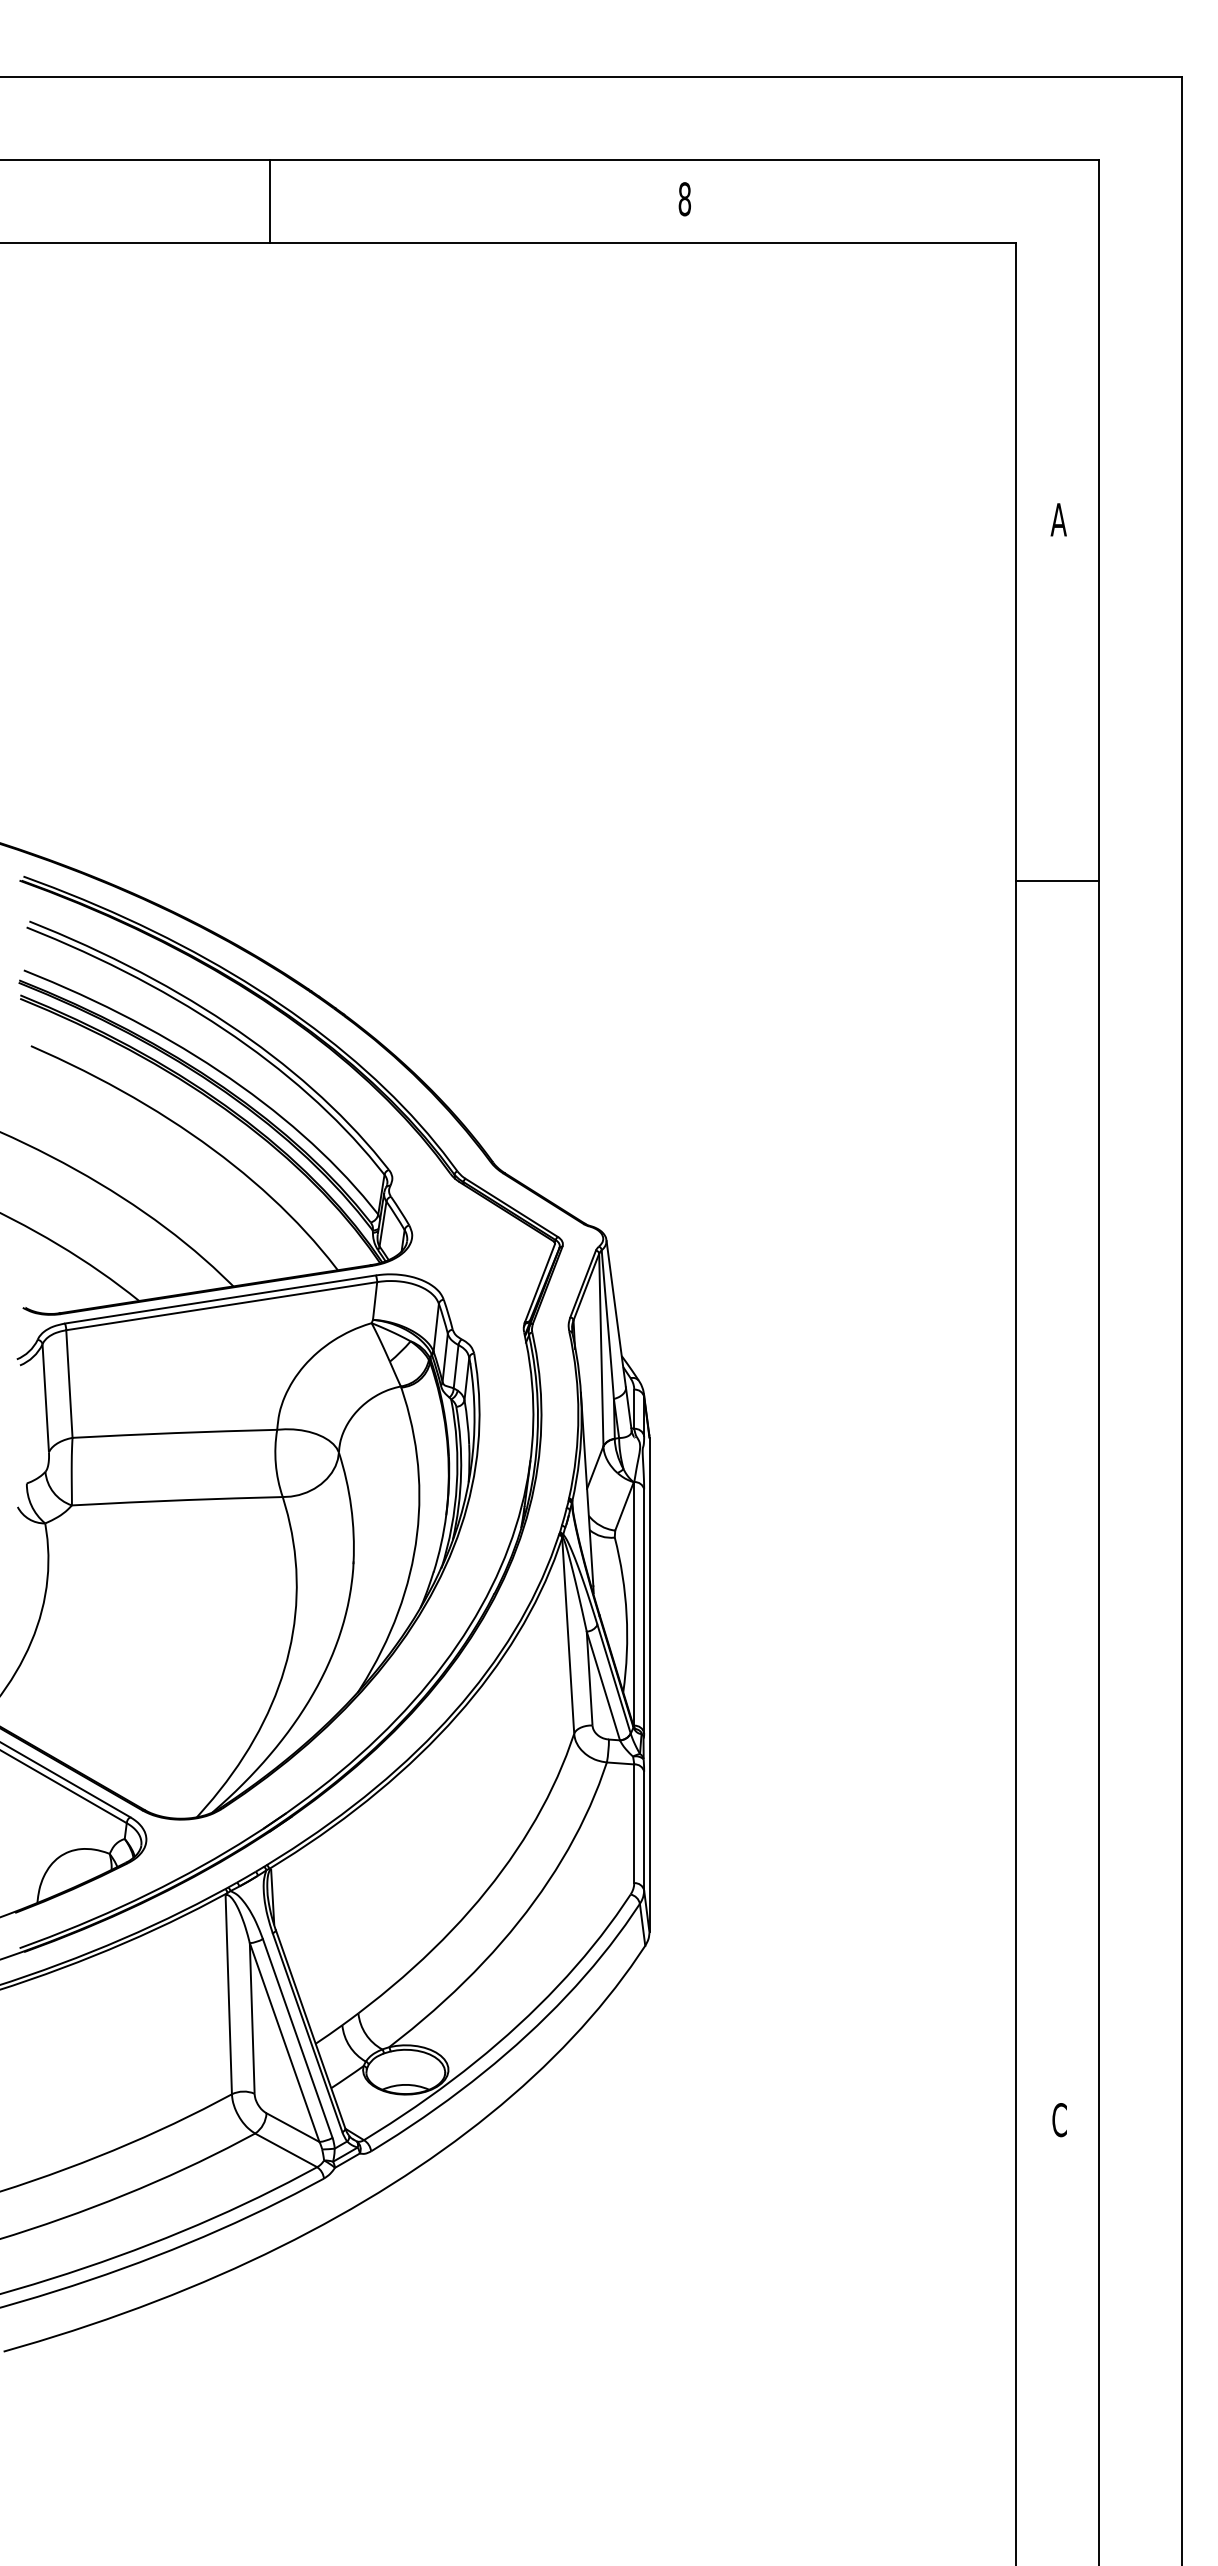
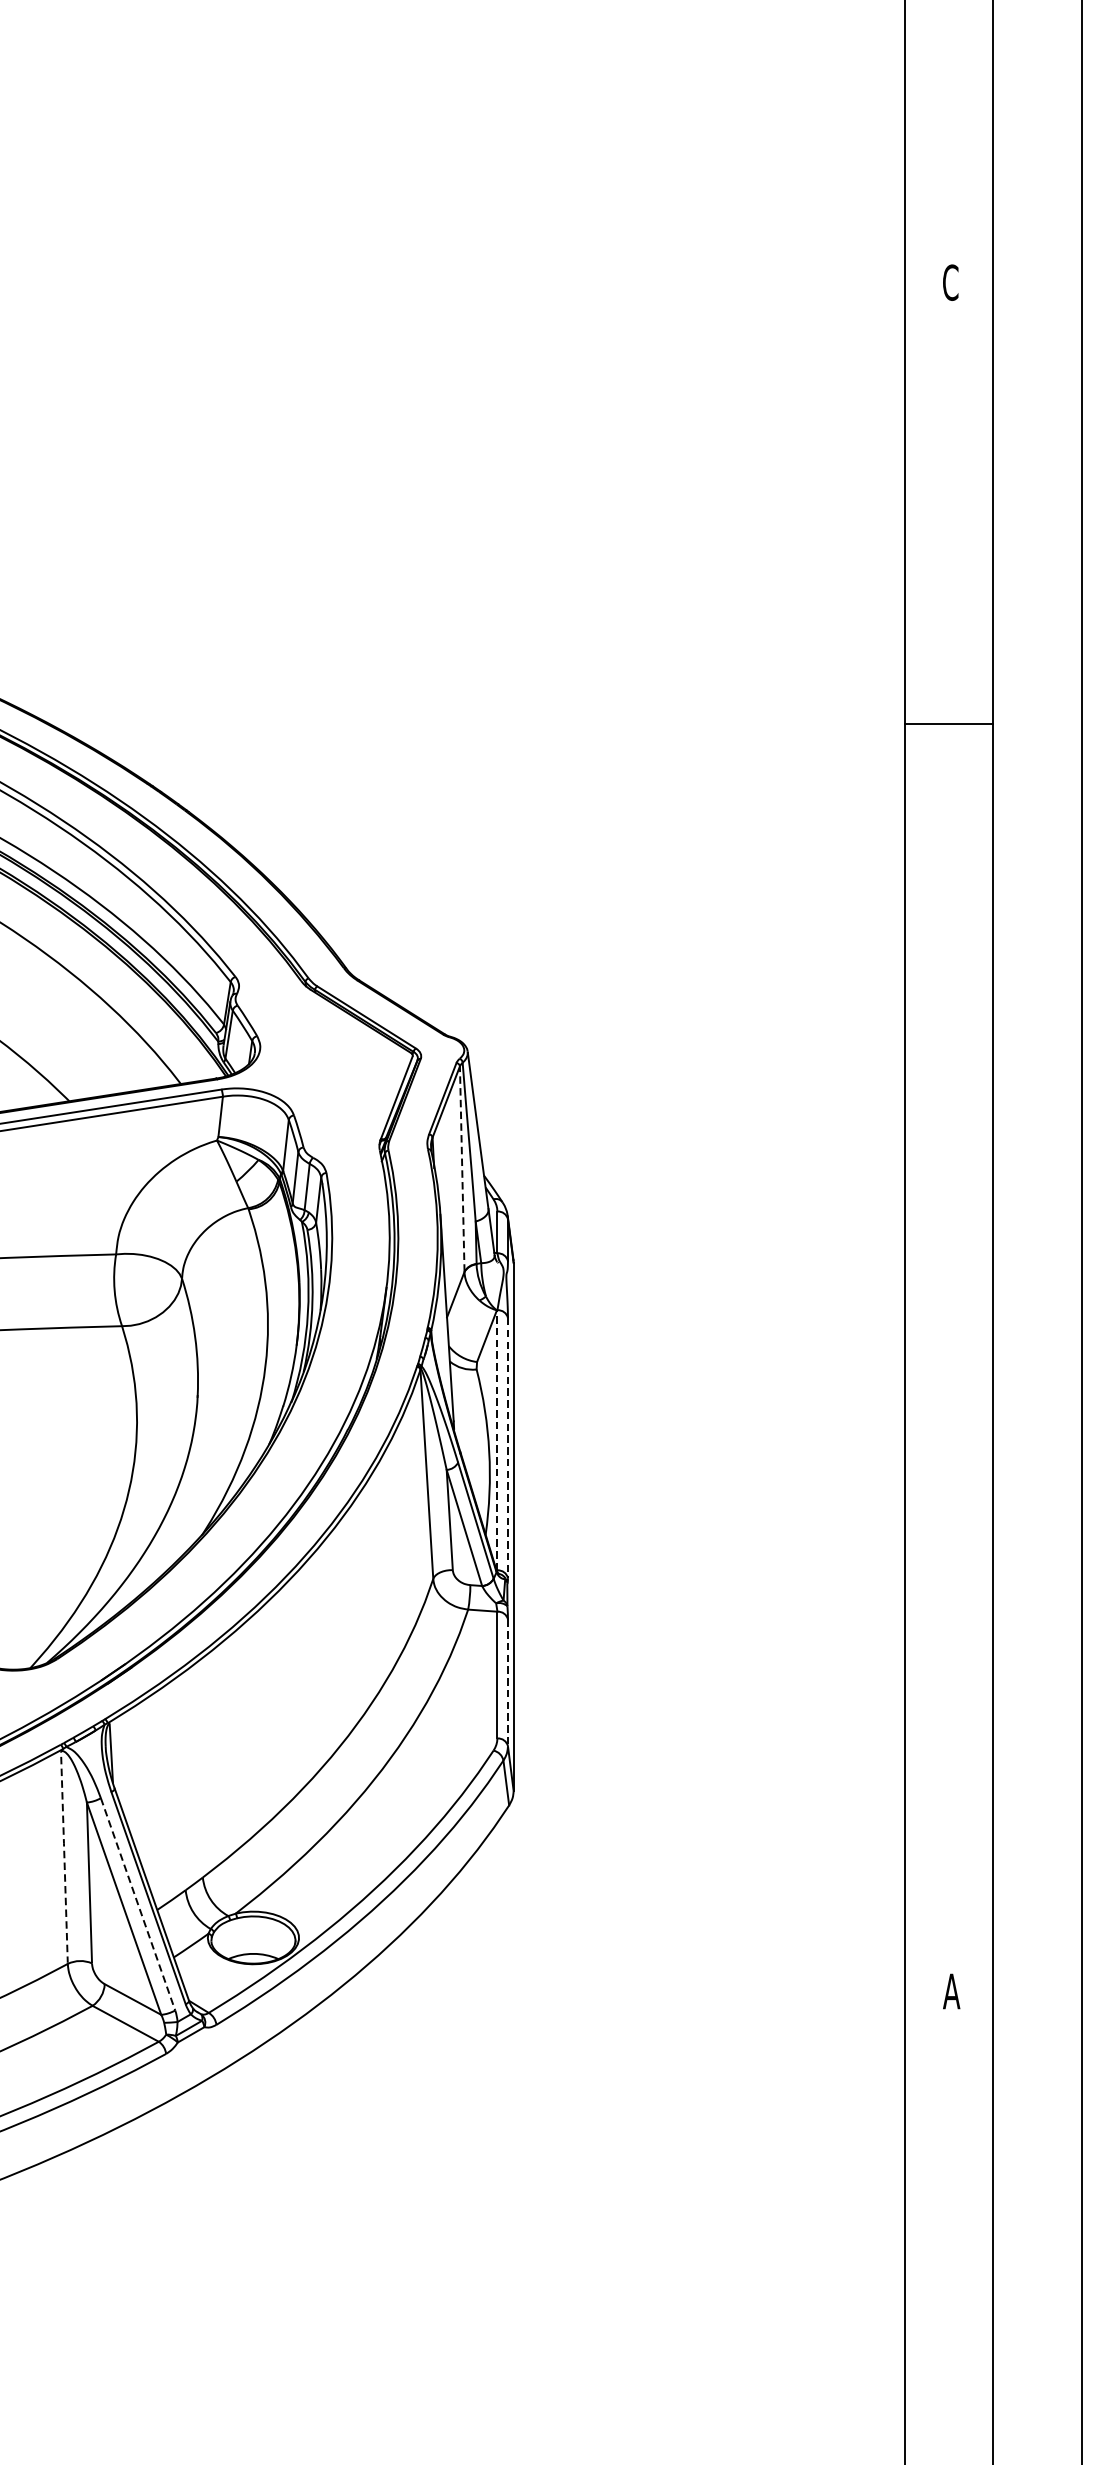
text: (1058, 519) -> (950, 282), A -> C
line: (1056, 880) -> (948, 723), moved
line: (601, 1349) -> (462, 1168), solid -> dashed
line: (634, 1603) -> (497, 1439), solid -> dashed
line: (644, 1611) -> (508, 1448), solid -> dashed
line: (644, 1831) -> (508, 1683), solid -> dashed
line: (228, 1995) -> (64, 1858), solid -> dashed
line: (297, 2038) -> (137, 1904), solid -> dashed
text: (1059, 2120) -> (951, 1991), C -> A

